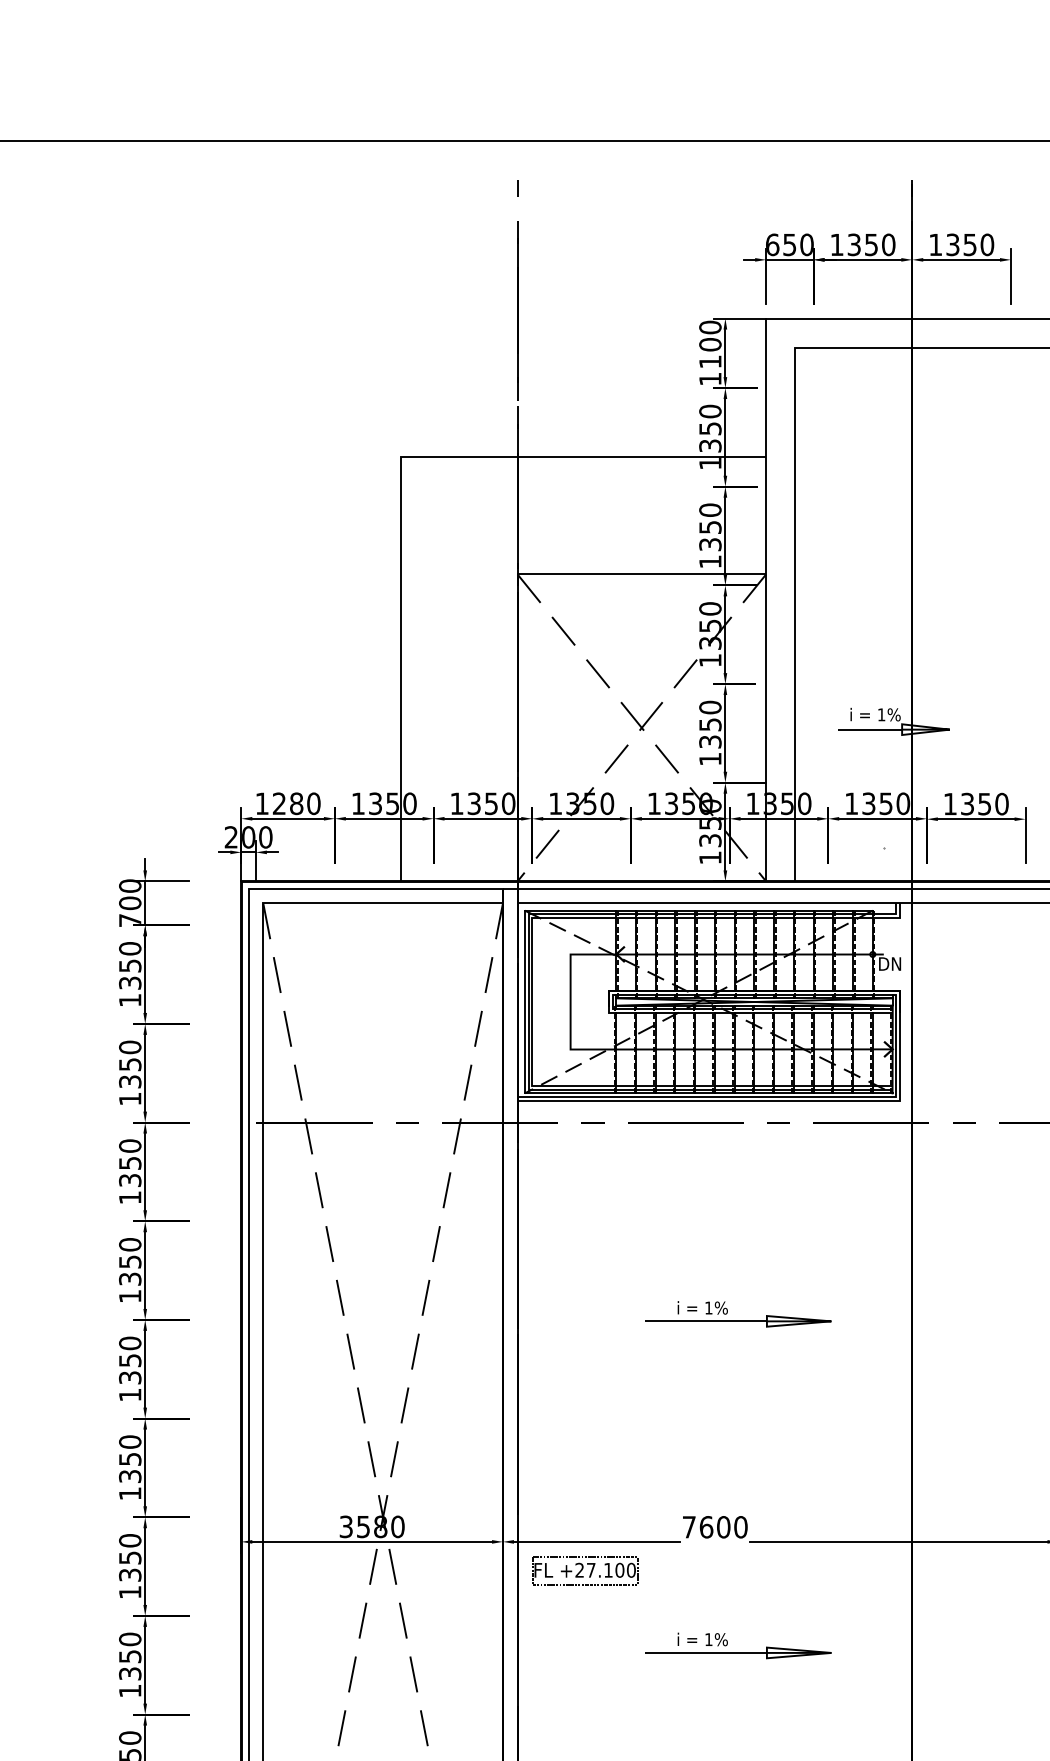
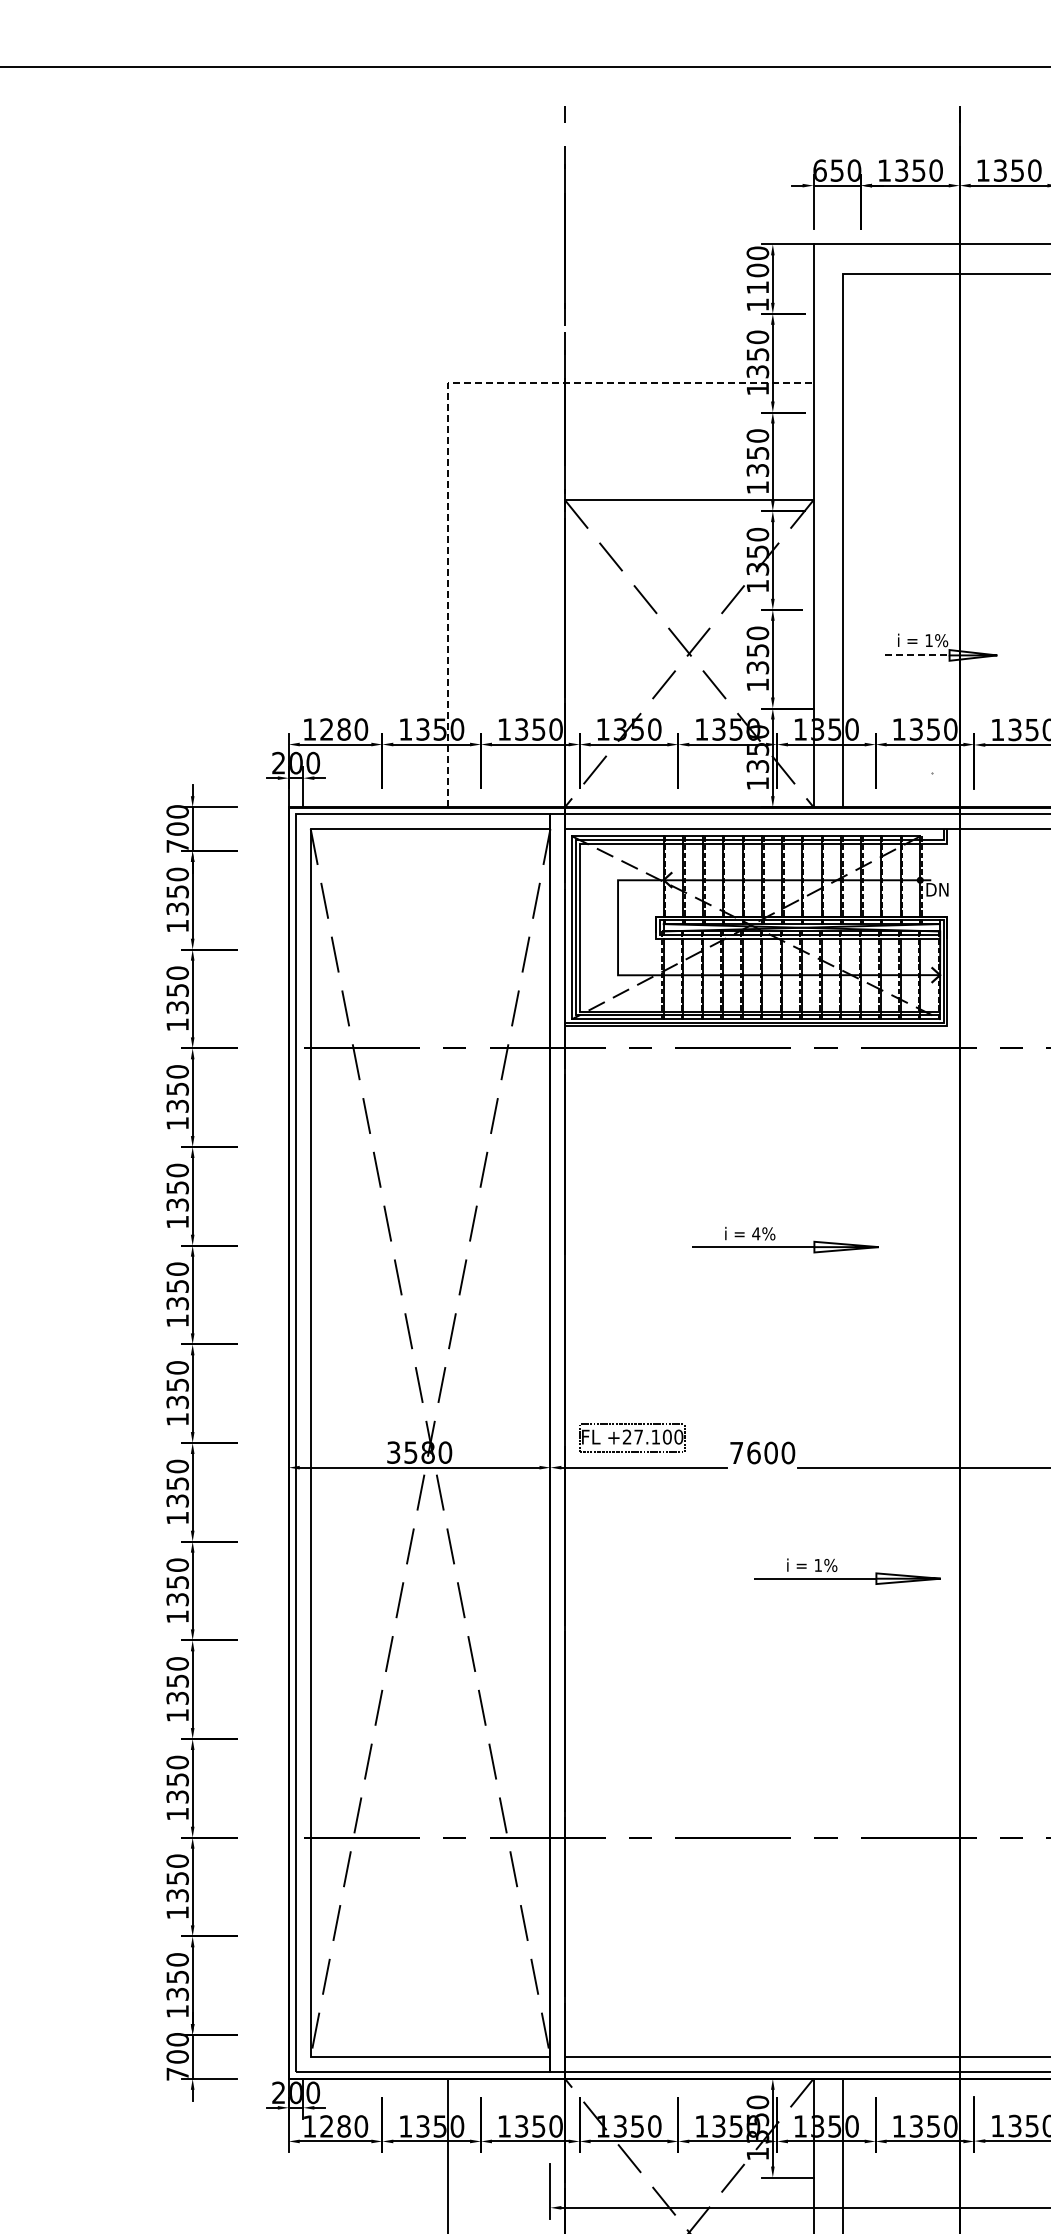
line: (401, 485) -> (448, 411), solid -> dashed
line: (871, 729) -> (918, 655), solid -> dashed
text: (709, 1307) -> (756, 1233), 1%%% -> 4%%%
part: (585, 1570) -> (632, 1437), moved
part: (738, 1652) -> (847, 1578), moved

